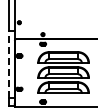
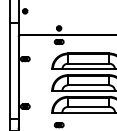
line: (8, 63) -> (9, 69), dashed -> solid

